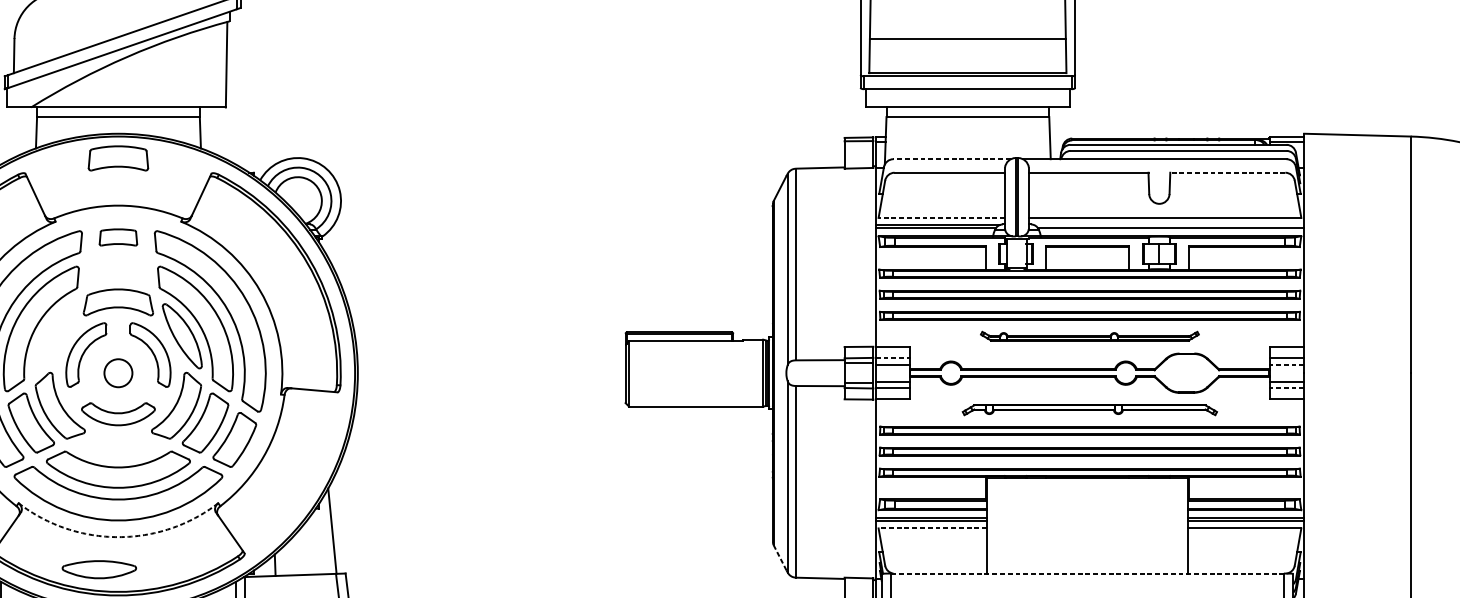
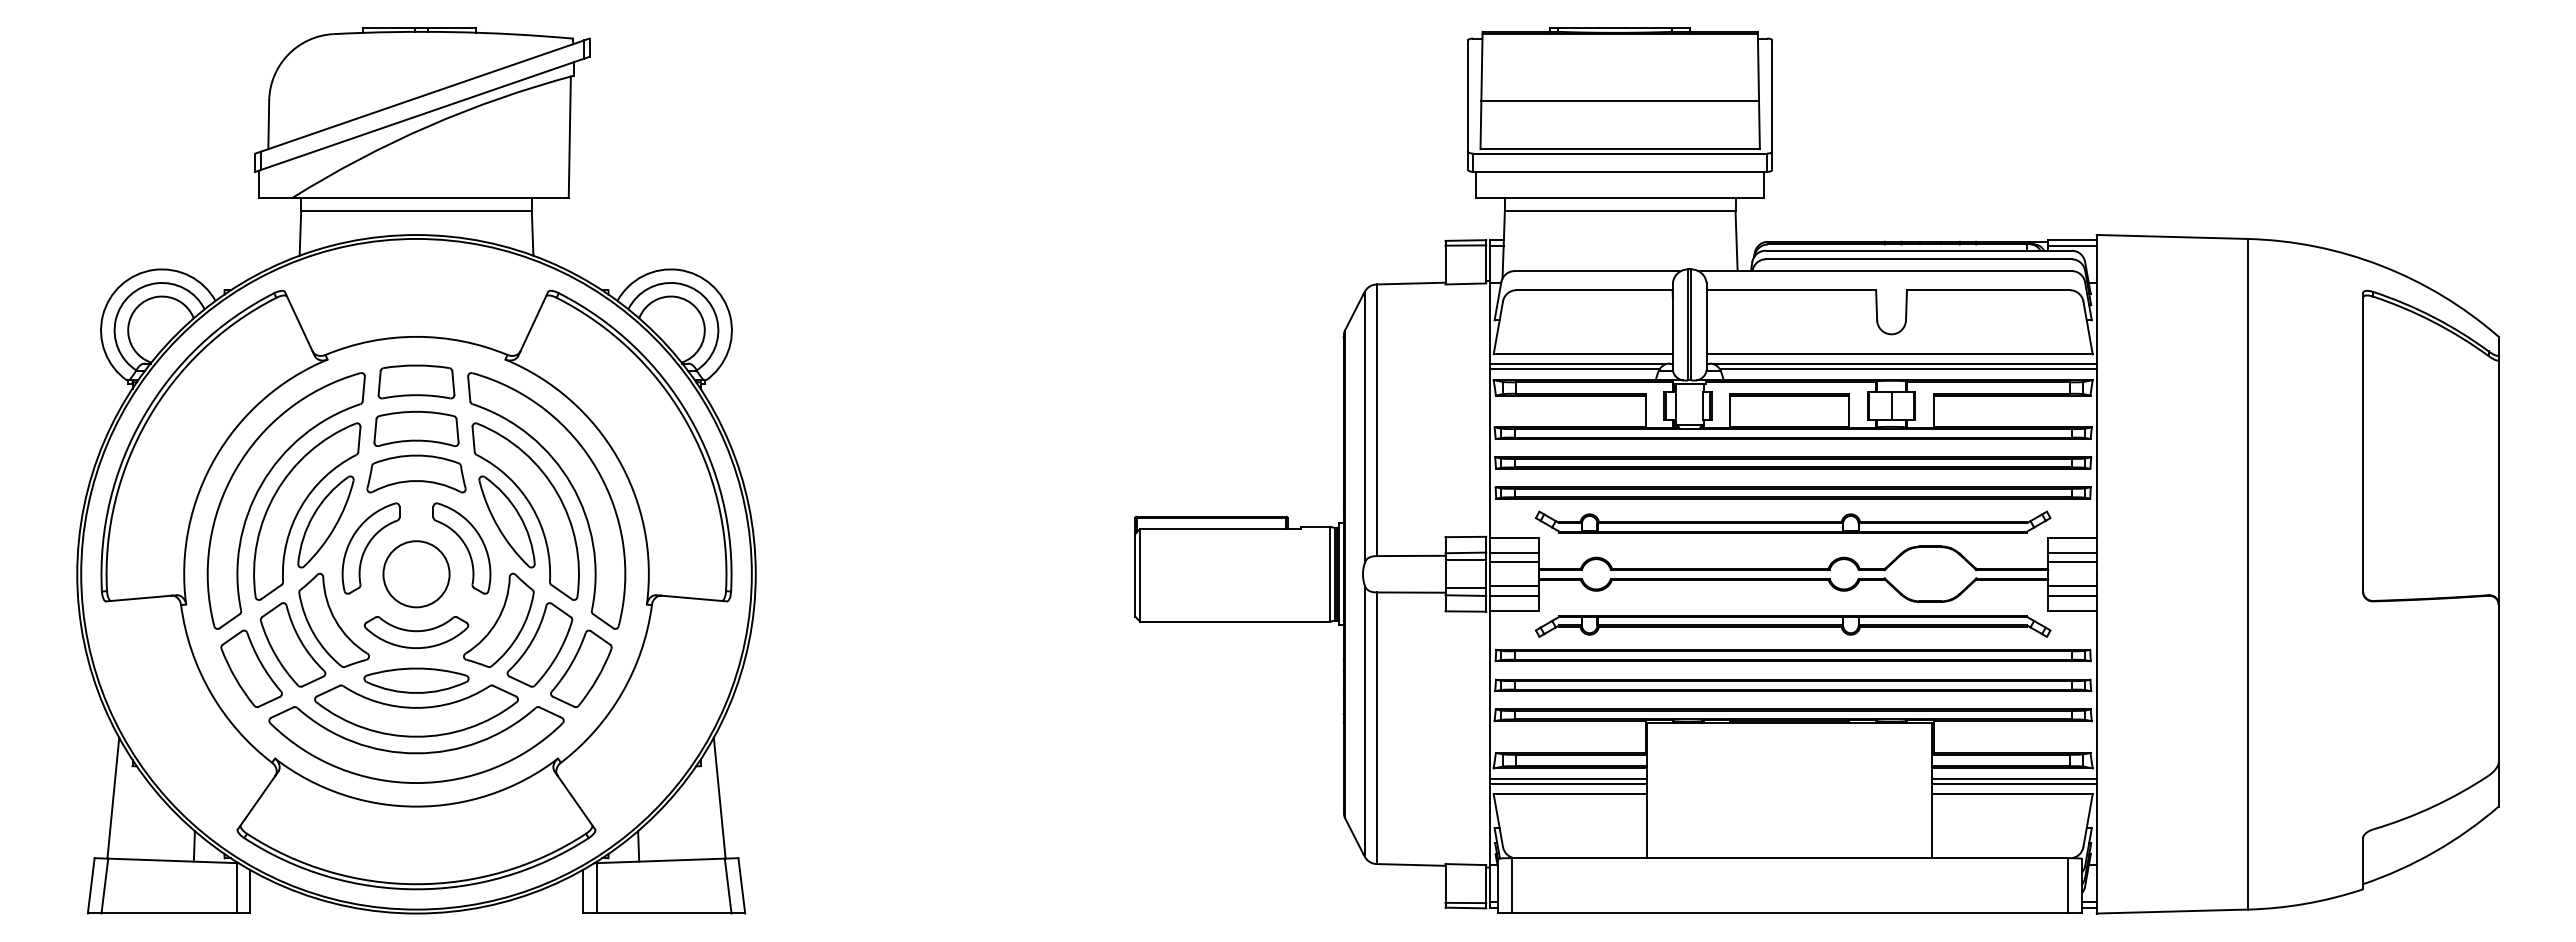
part: (118, 158) -> (416, 429), moved
line: (951, 159) -> (1597, 271), dashed -> solid
line: (1227, 172) -> (1988, 290), dashed -> solid
line: (941, 218) -> (1583, 354), dashed -> solid
line: (1169, 225) -> (1905, 364), added
part: (118, 237) -> (416, 381), size x1.43
part: (54, 335) -> (325, 521), added
part: (1089, 335) -> (1792, 521), size x1.67
line: (893, 358) -> (1514, 553), dashed -> solid
line: (1287, 364) -> (2072, 562), dashed -> solid
circle: (118, 373) -> (416, 574), size x1.67
line: (1287, 388) -> (2072, 595), dashed -> solid
part: (1089, 410) -> (1792, 626), size x1.43
line: (932, 528) -> (1570, 794), dashed -> solid
arc: (118, 537) -> (416, 806), dashed -> solid
line: (780, 557) -> (1354, 835), dashed -> solid
part: (99, 569) -> (416, 680), moved
line: (1088, 573) -> (1790, 858), dashed -> solid

